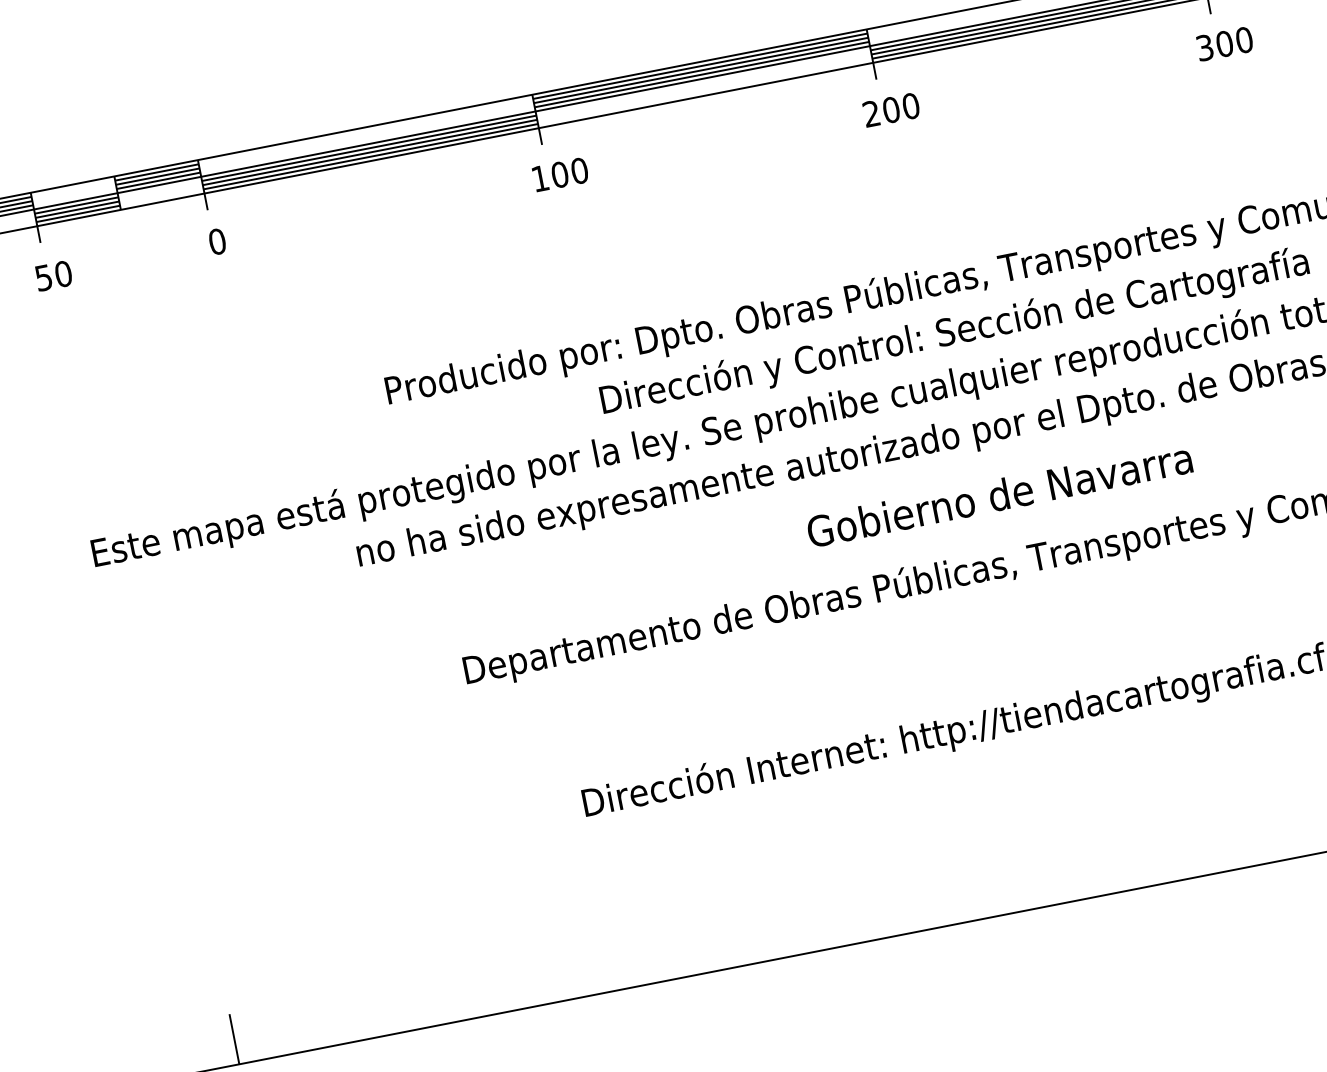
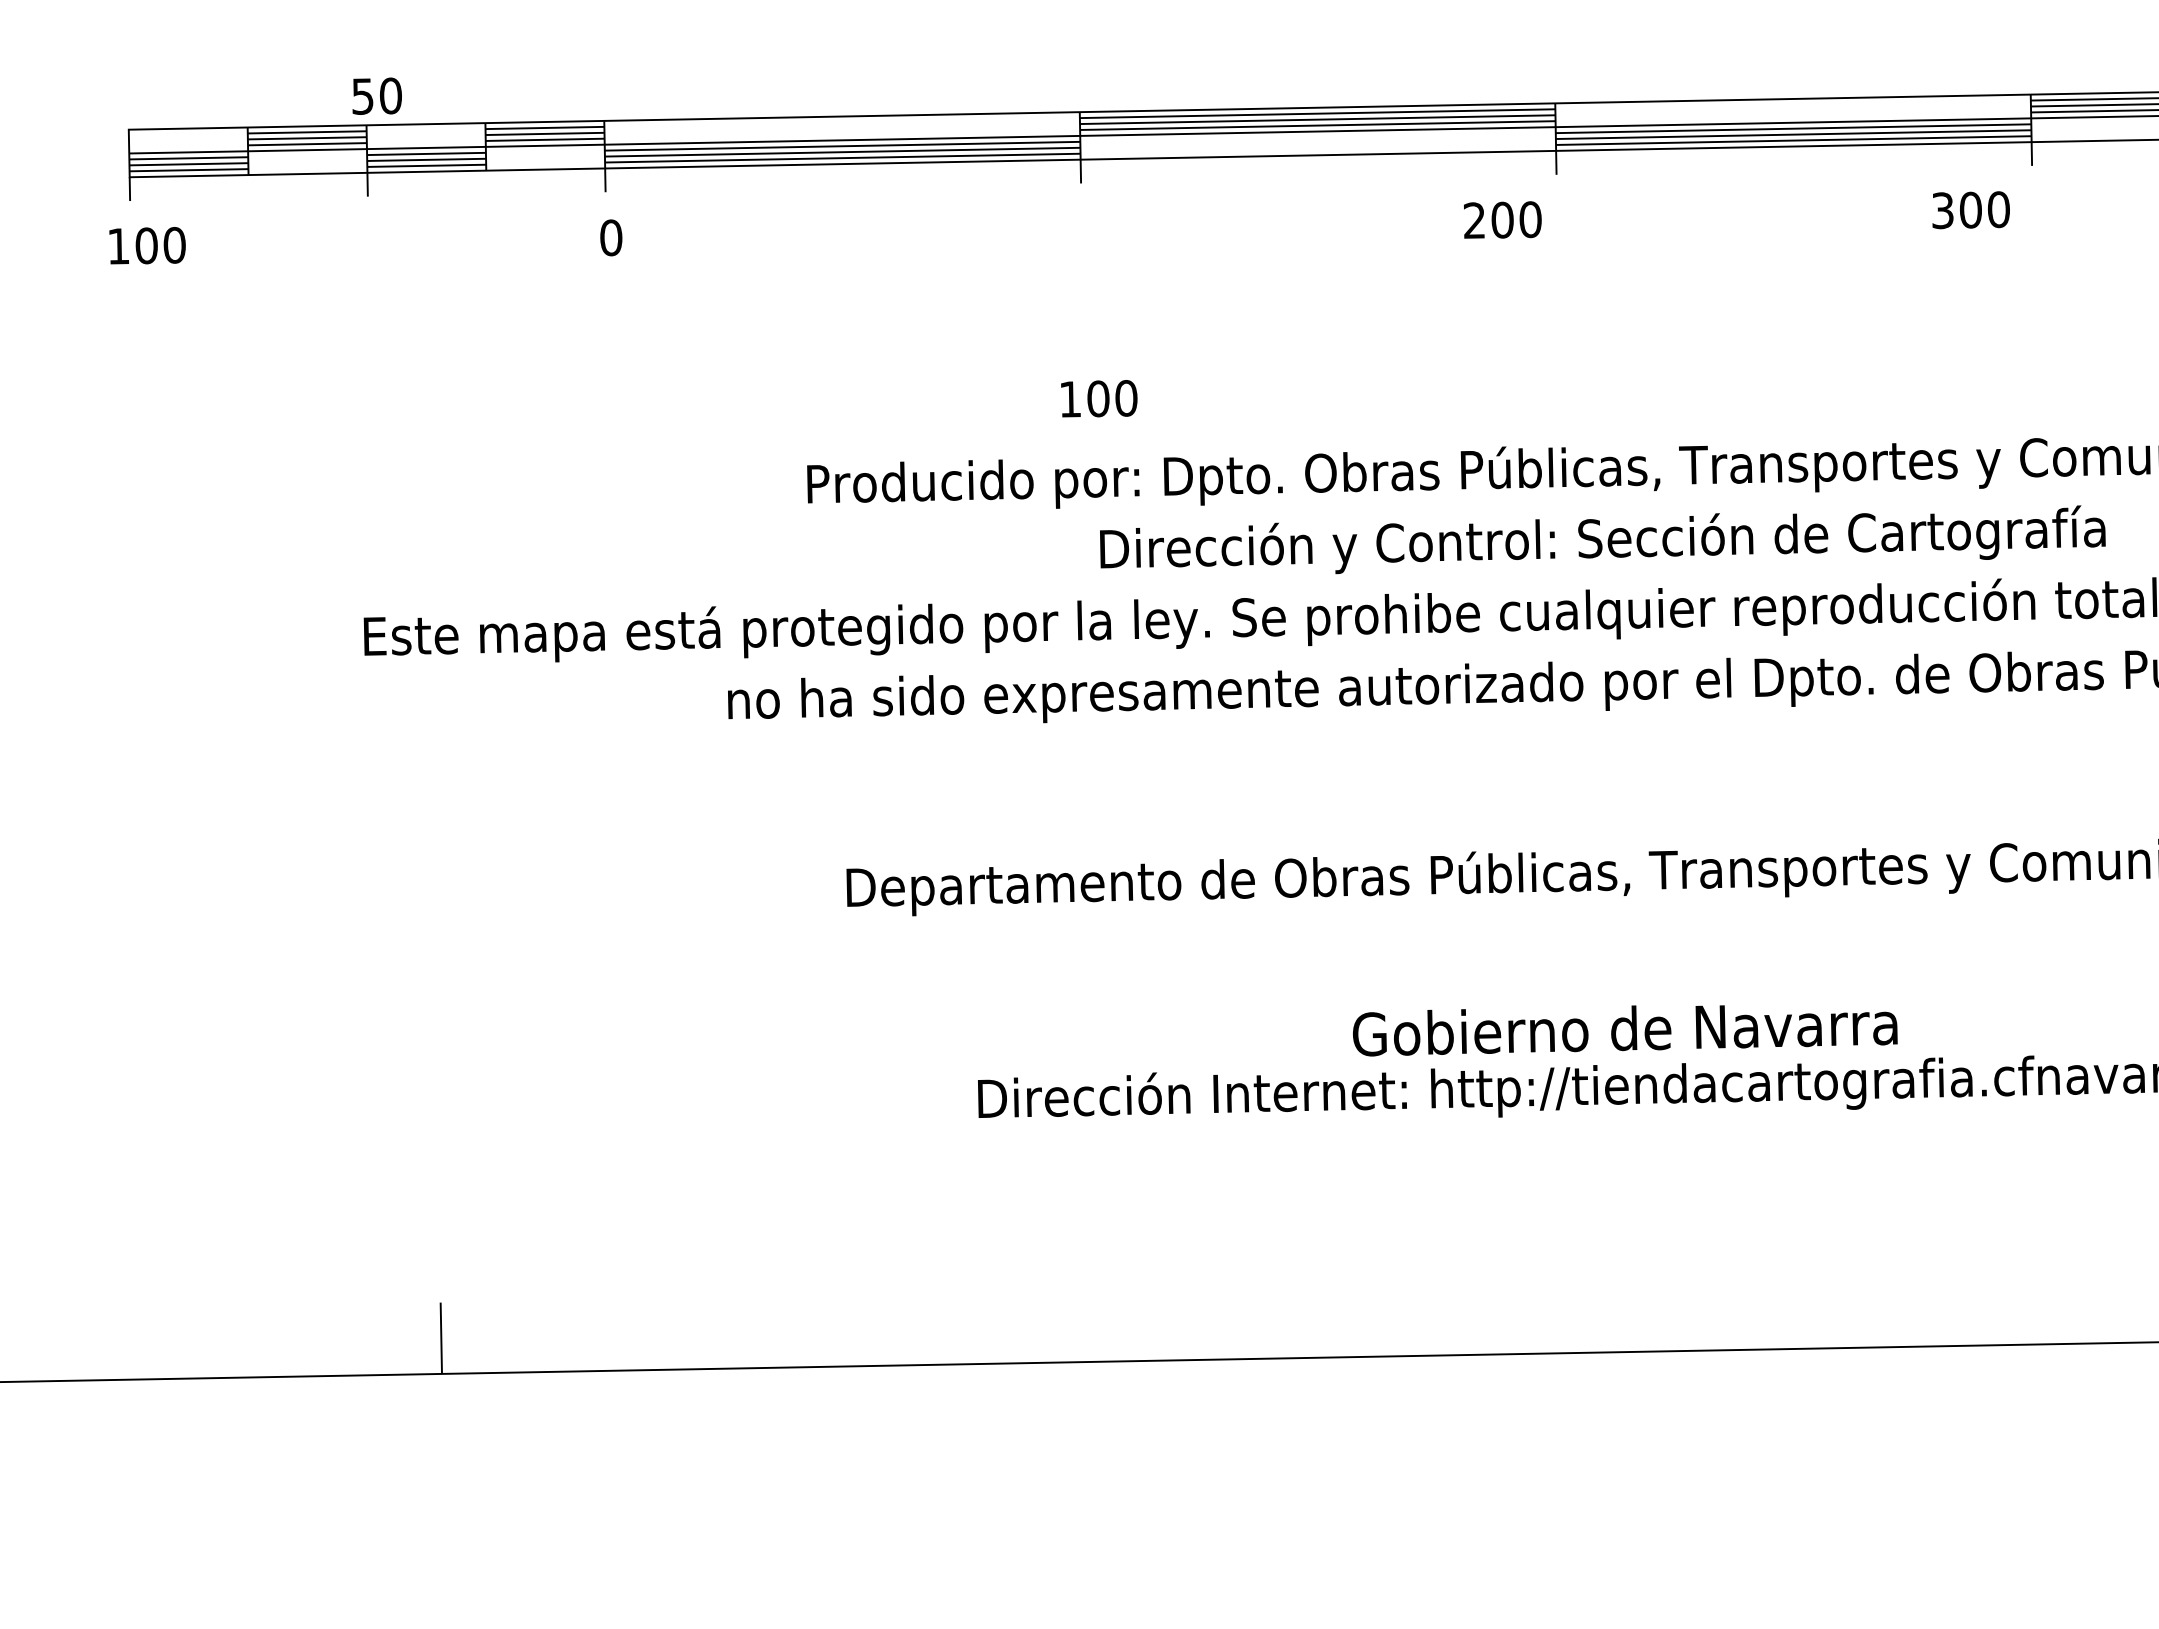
text: (1224, 44) -> (1970, 210), moved
text: (891, 109) -> (1502, 219), moved
text: (560, 174) -> (1099, 398), moved
text: (53, 275) -> (376, 95), moved
text: (1000, 496) -> (1625, 1030), moved

